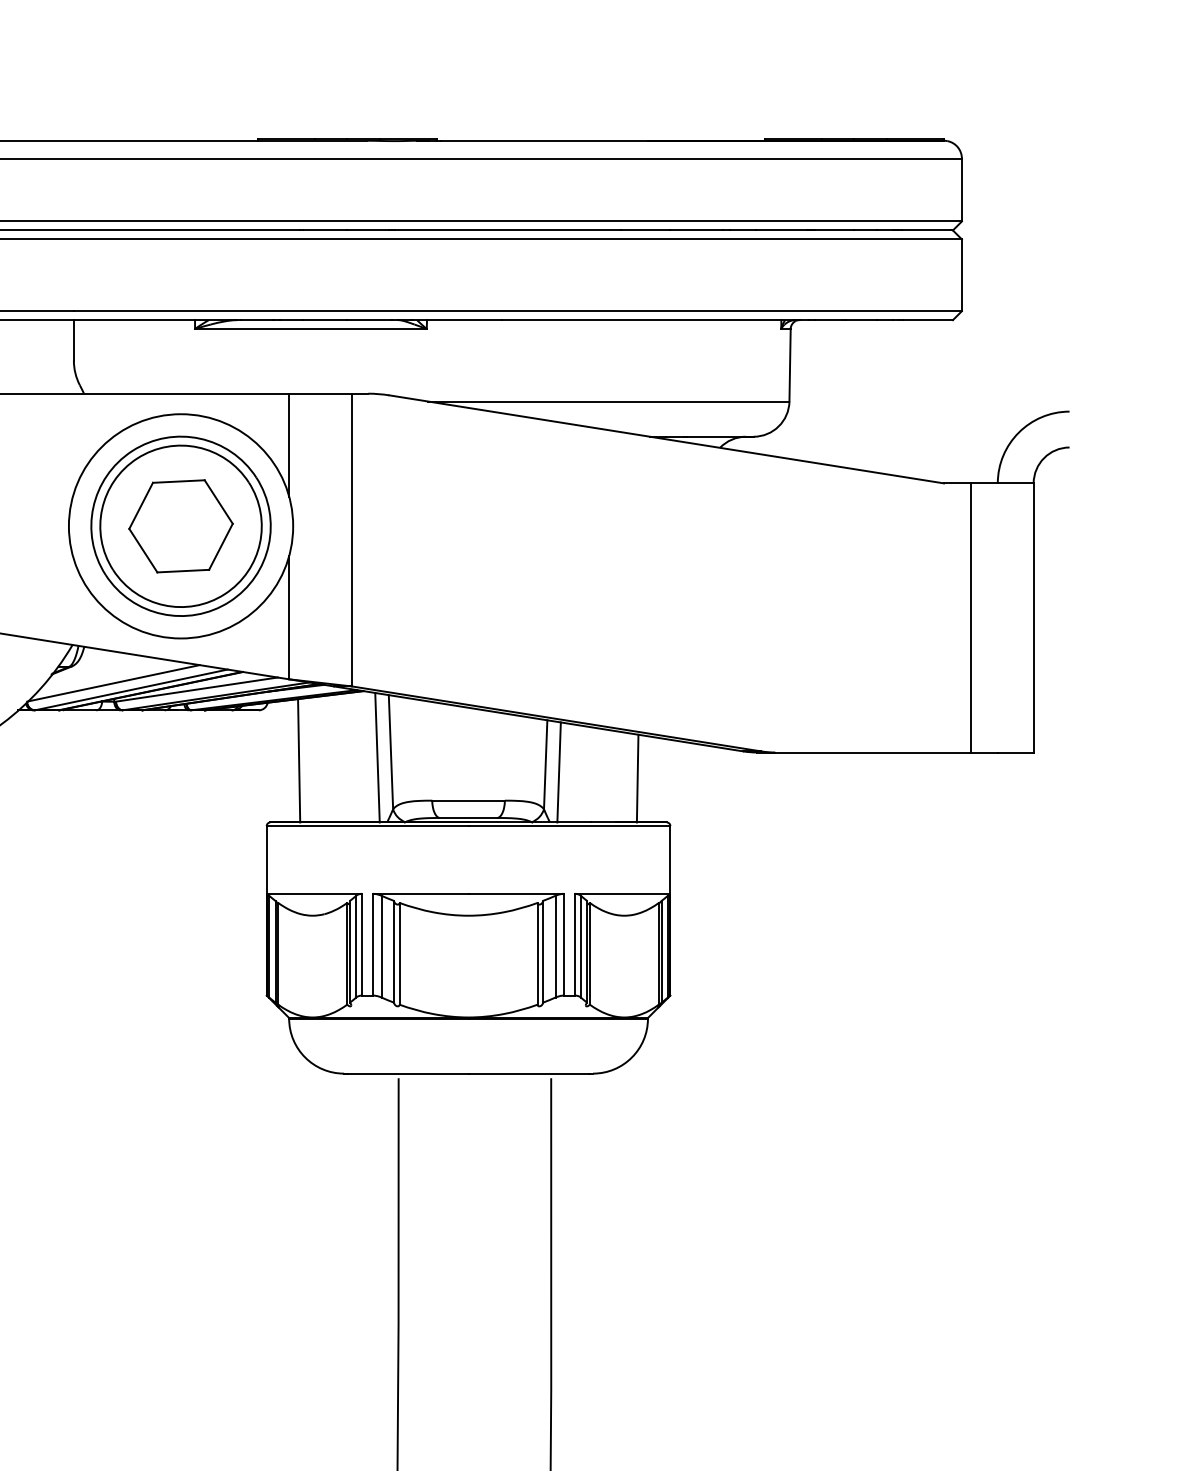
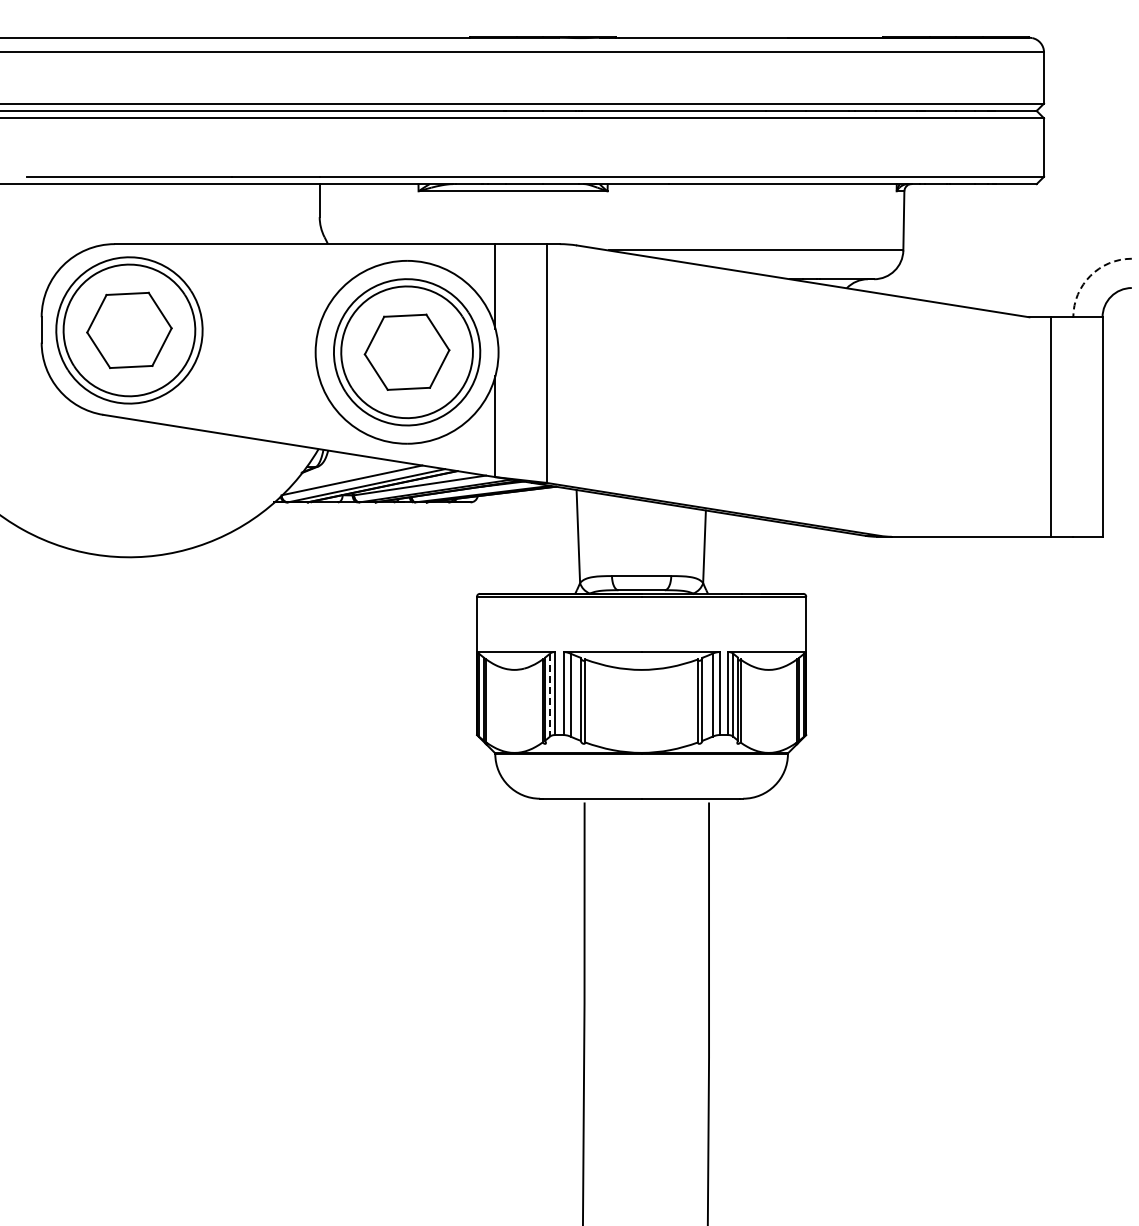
arc: (1018, 432) -> (1090, 275), solid -> dashed
line: (377, 757) -> (567, 540), removed
line: (299, 760) -> (503, 543), removed
line: (559, 771) -> (715, 552), removed
line: (637, 777) -> (779, 557), removed
line: (356, 947) -> (550, 695), solid -> dashed

